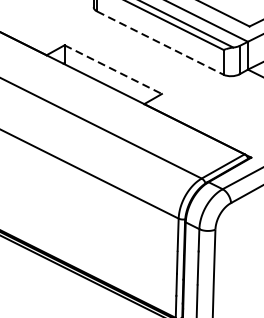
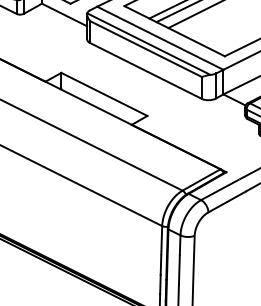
line: (160, 43) -> (146, 71), dashed -> solid
line: (113, 69) -> (104, 94), dashed -> solid

